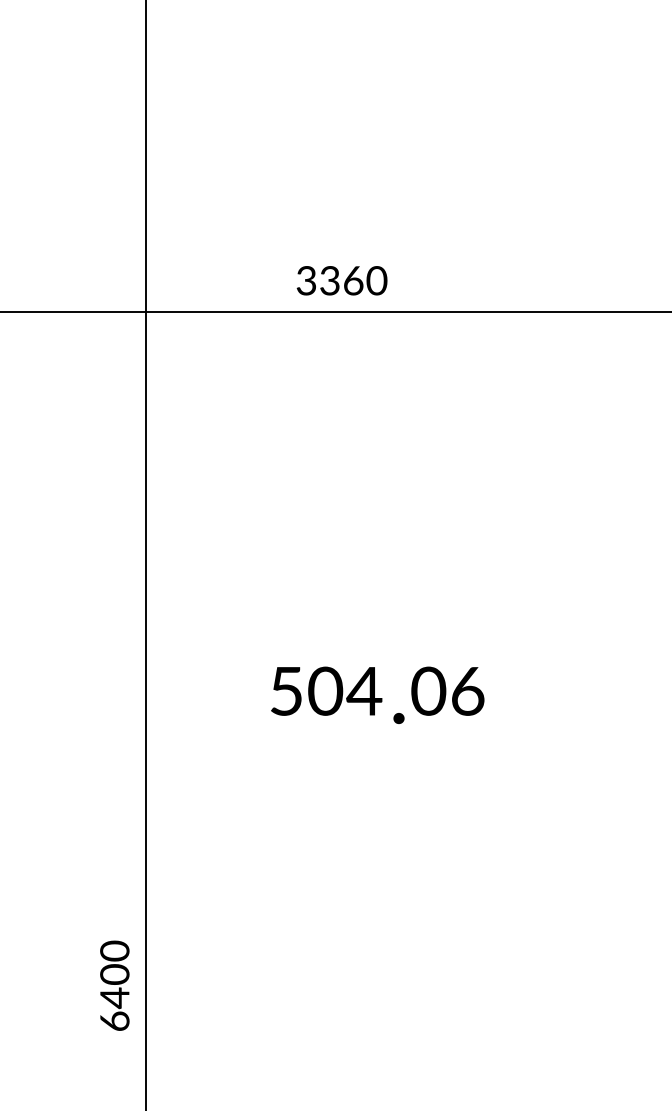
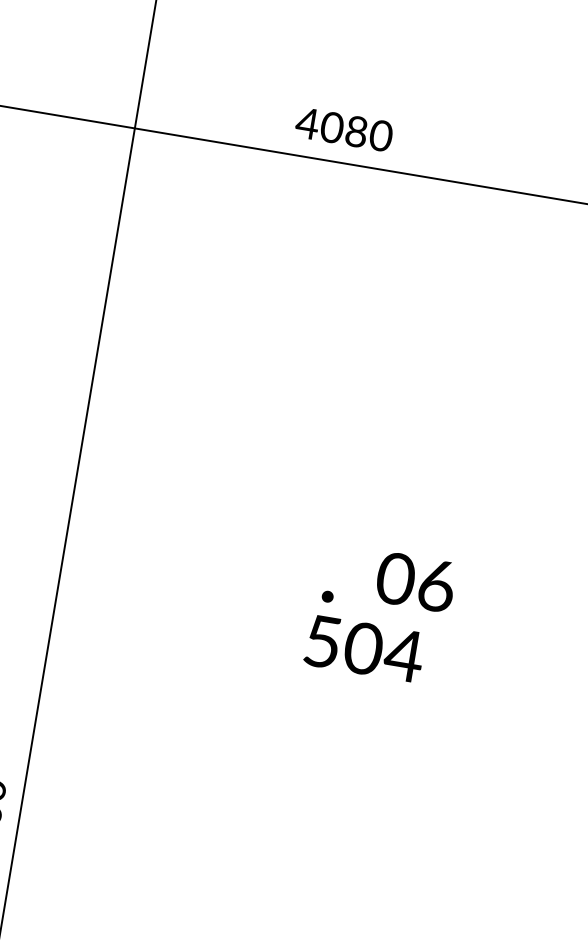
text: (329, 280) -> (331, 127), 3360 -> 4080
text: (326, 690) -> (364, 648), moved
text: (447, 690) -> (415, 581), moved

